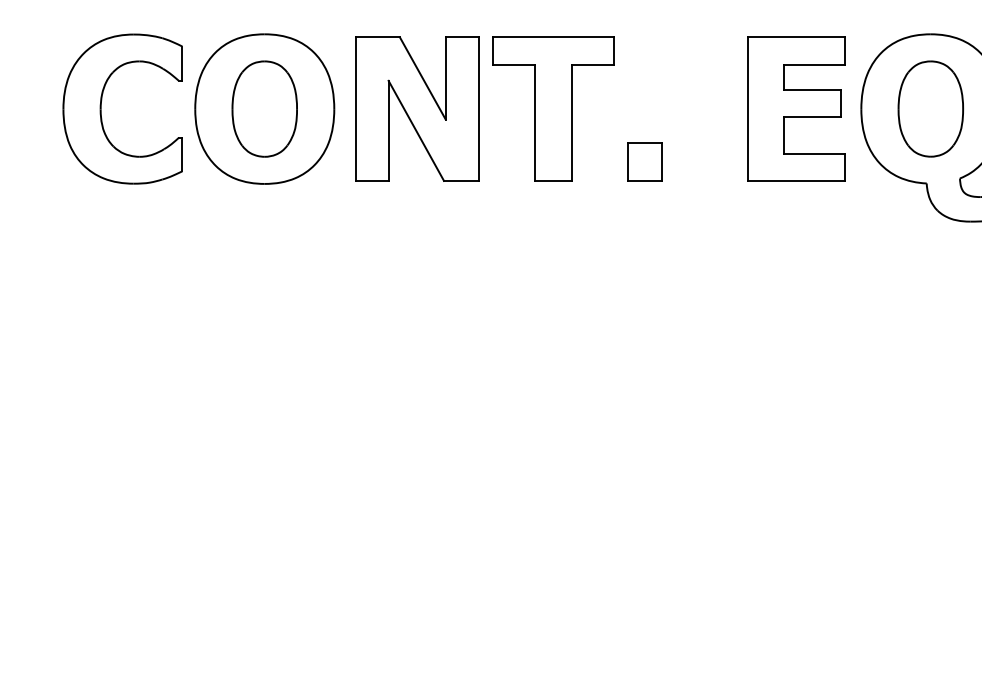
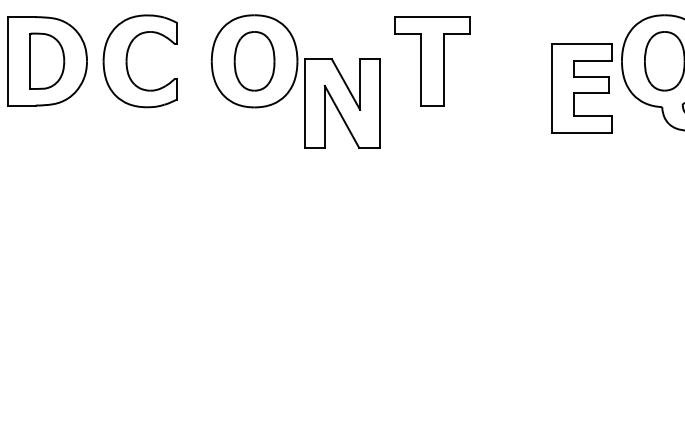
part: (102, 109) -> (127, 61), moved
part: (417, 109) -> (342, 103), moved
part: (795, 109) -> (581, 88), moved
part: (644, 161) -> (488, 93), removed

